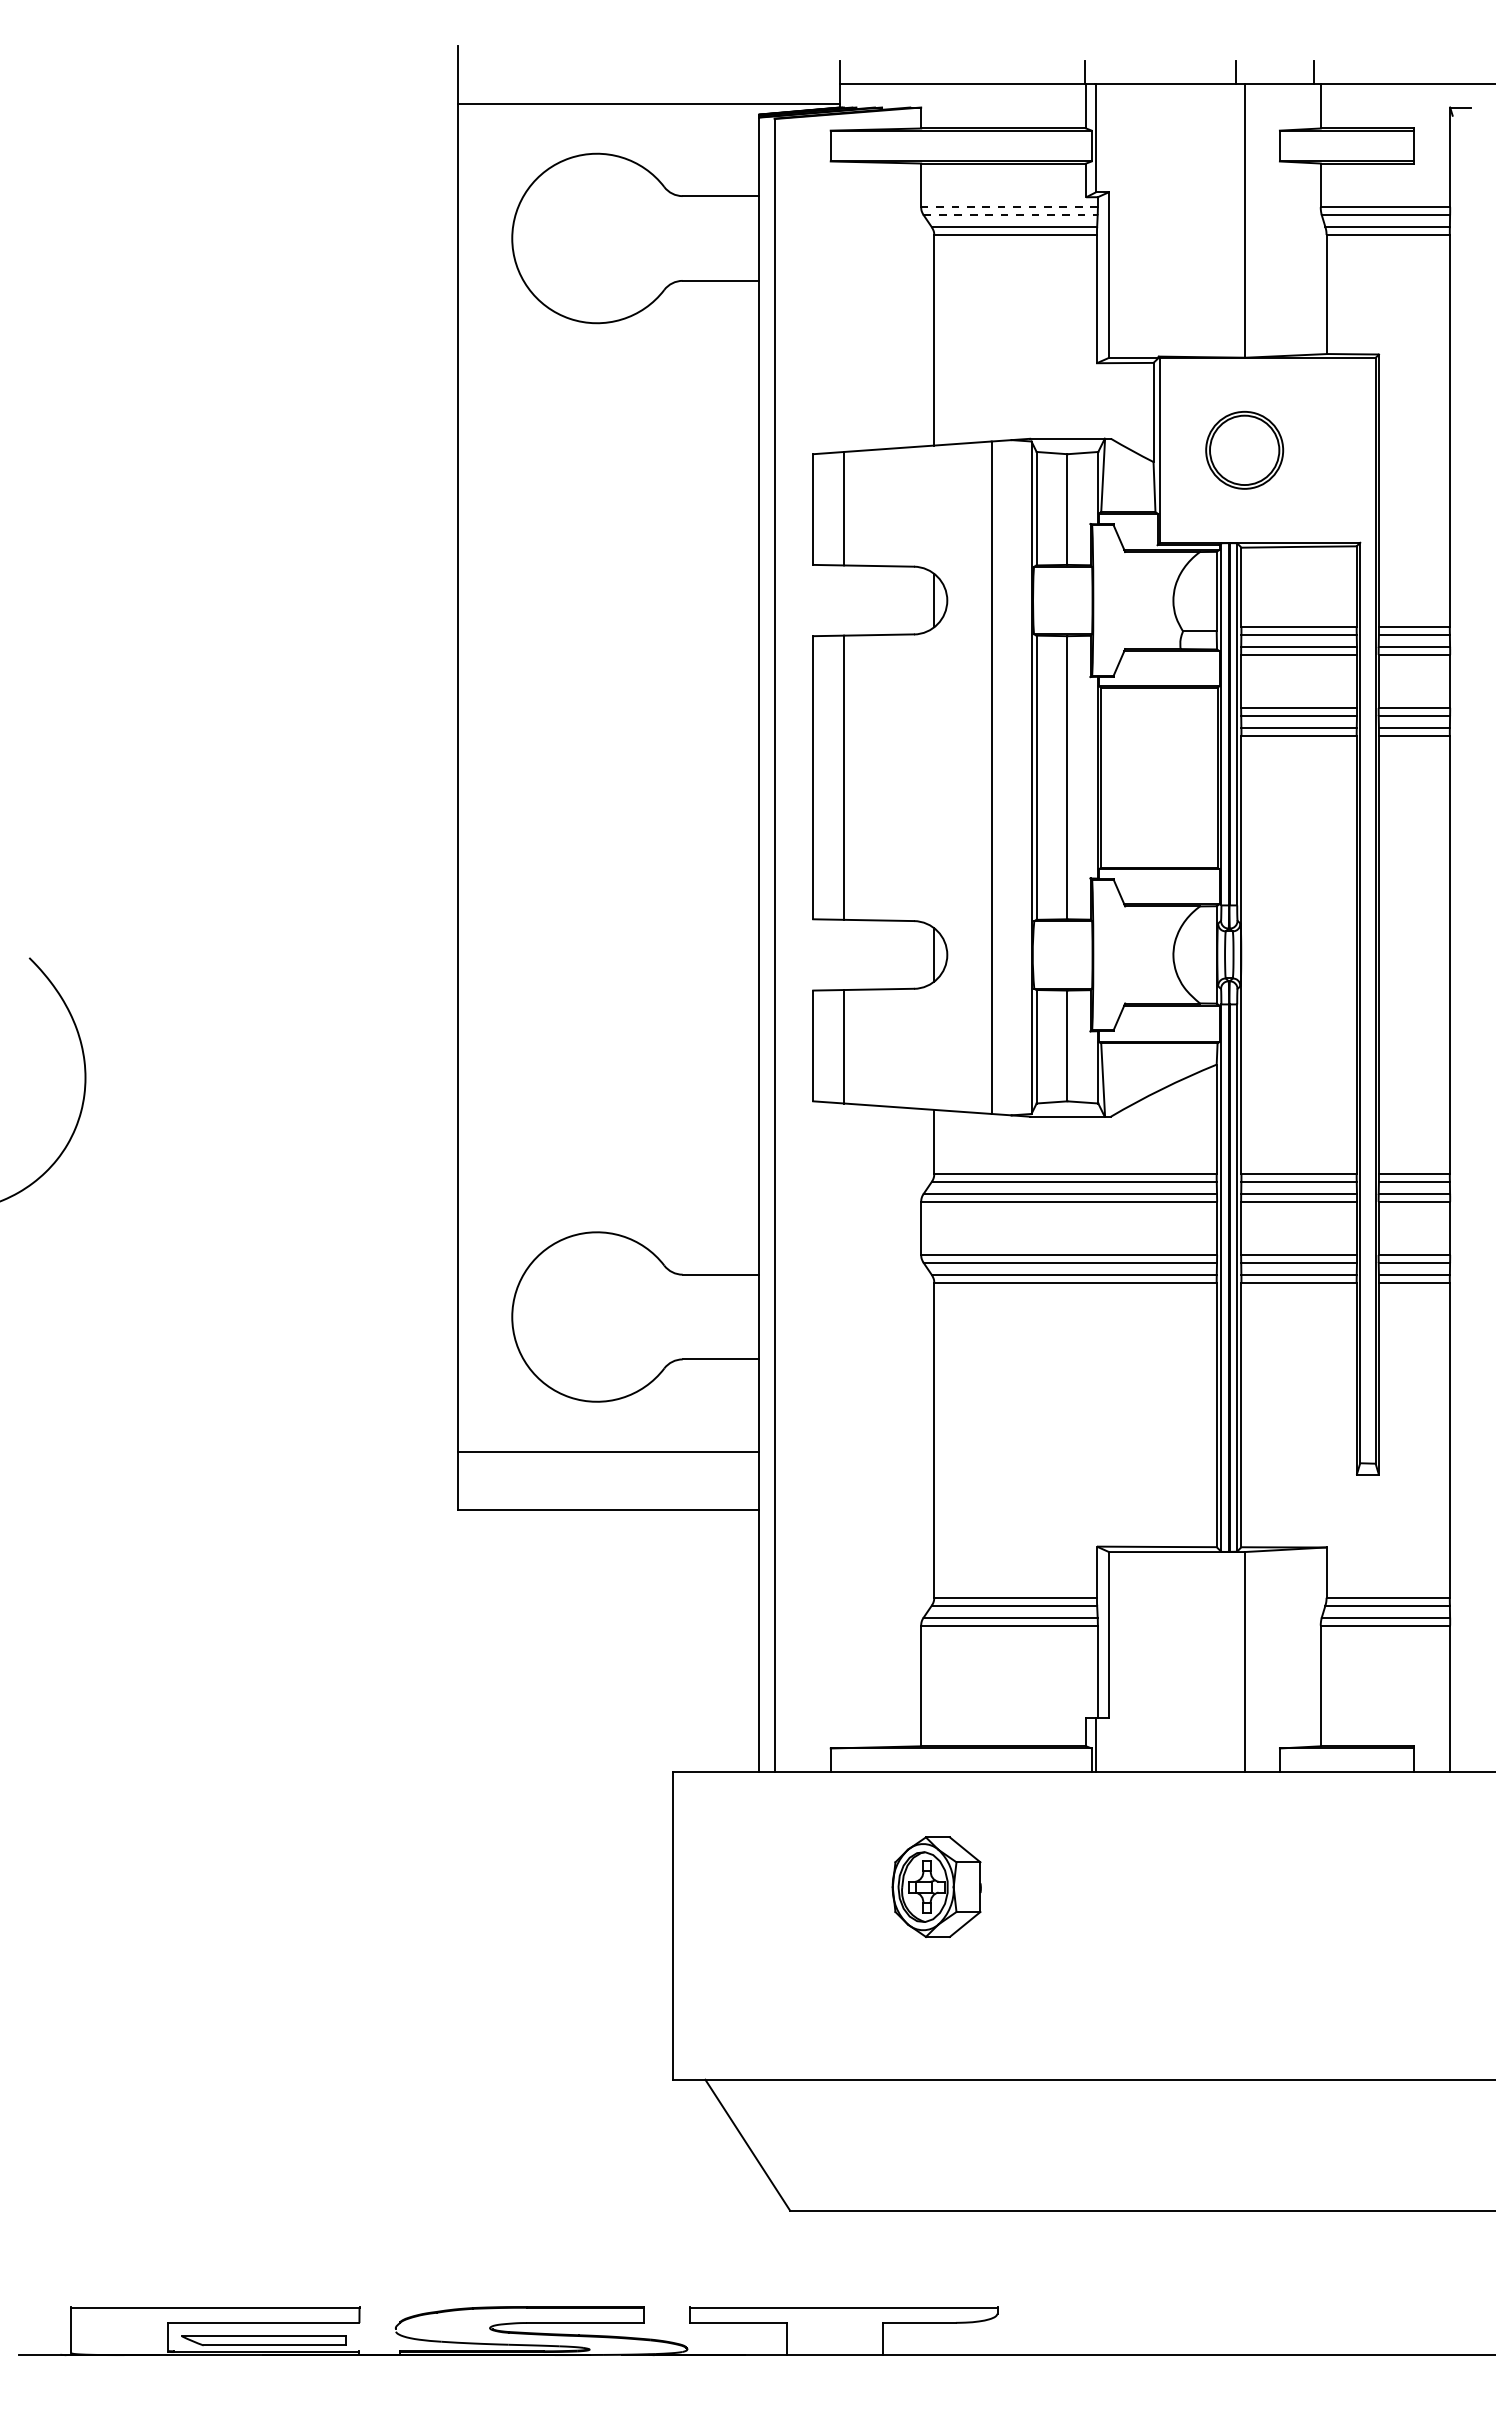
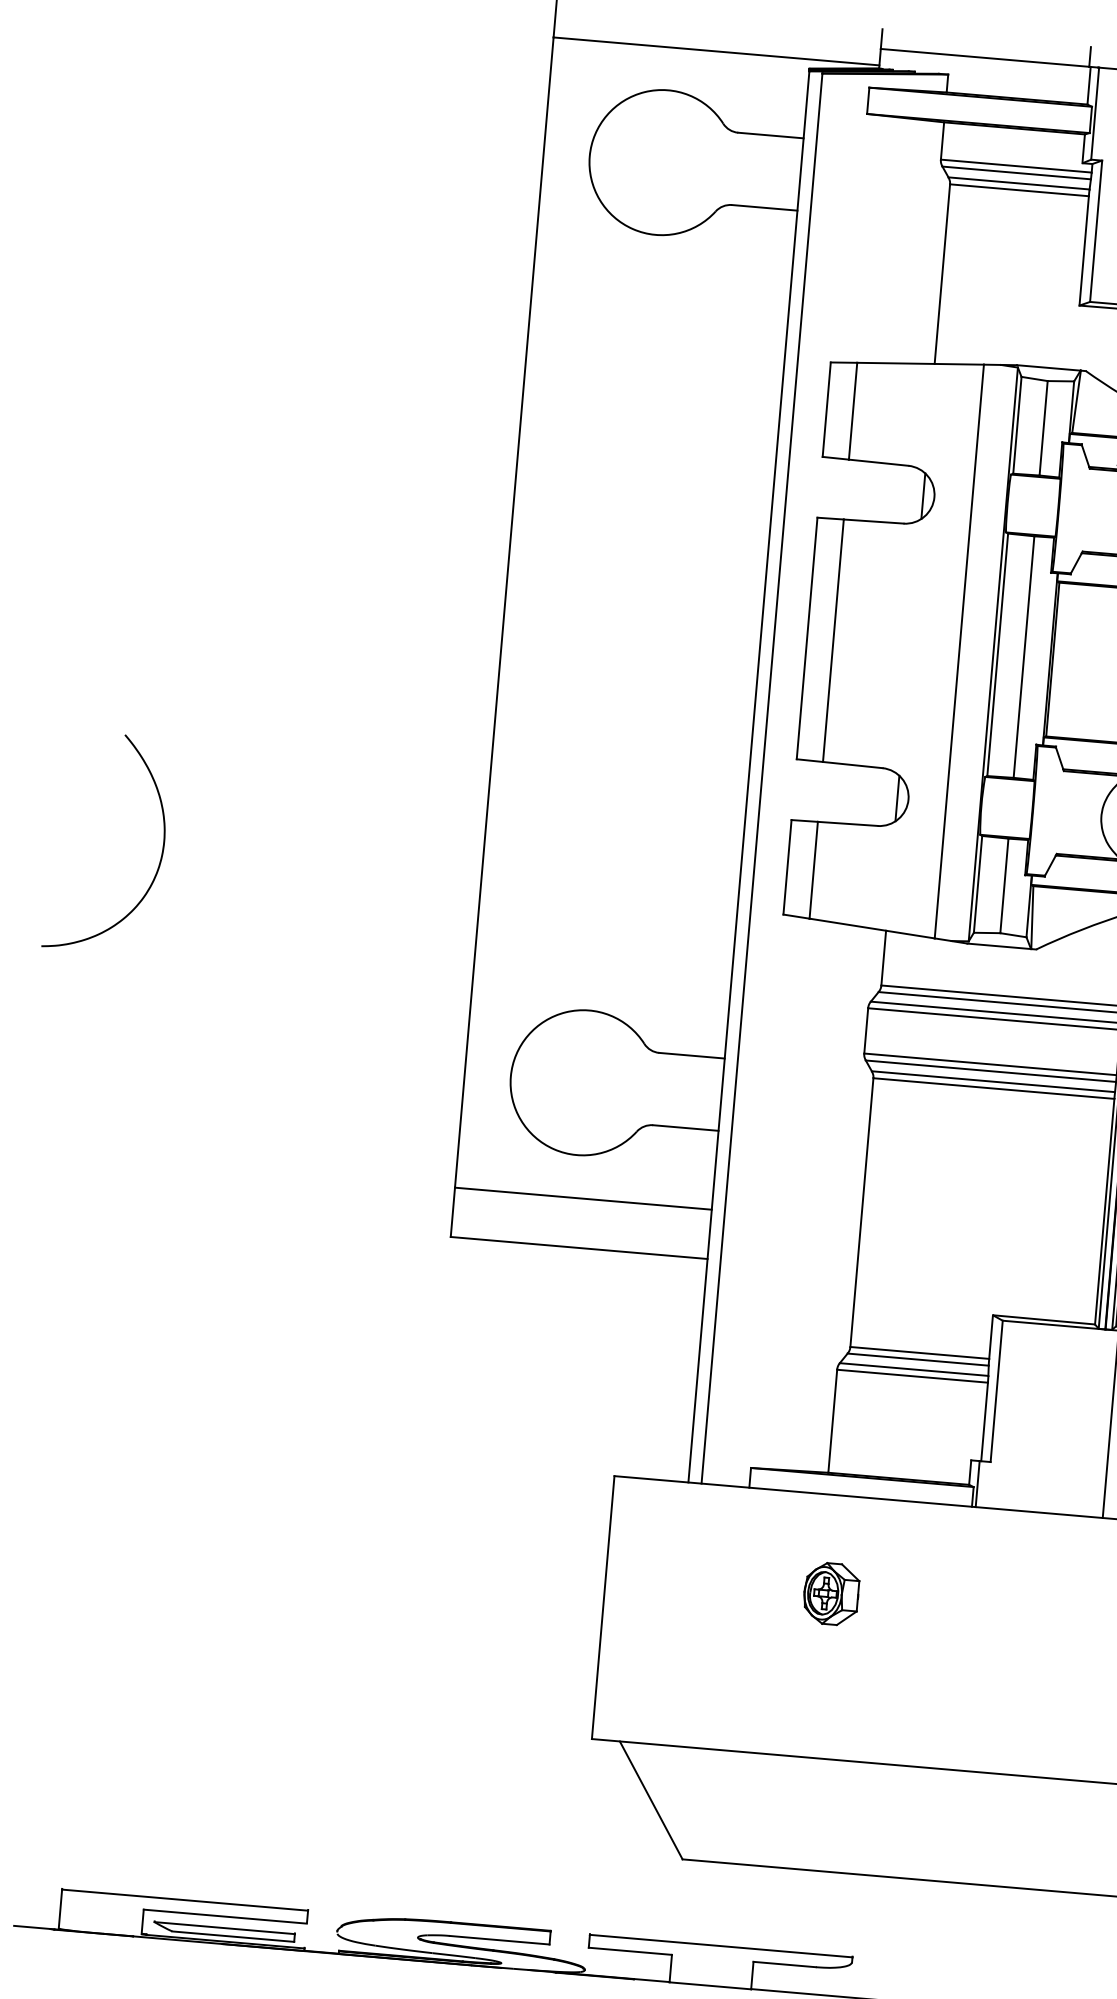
line: (1009, 207) -> (1016, 166), dashed -> solid
line: (1011, 215) -> (1017, 173), dashed -> solid
part: (936, 1886) -> (831, 1593), size x0.71

